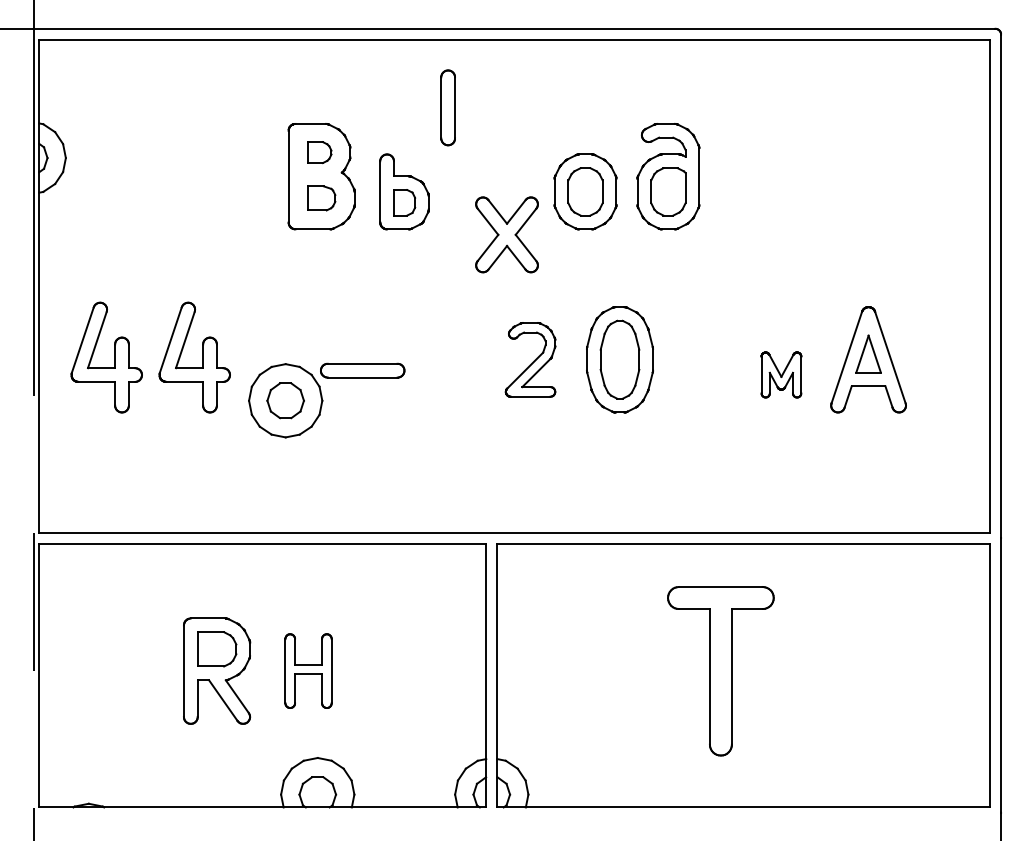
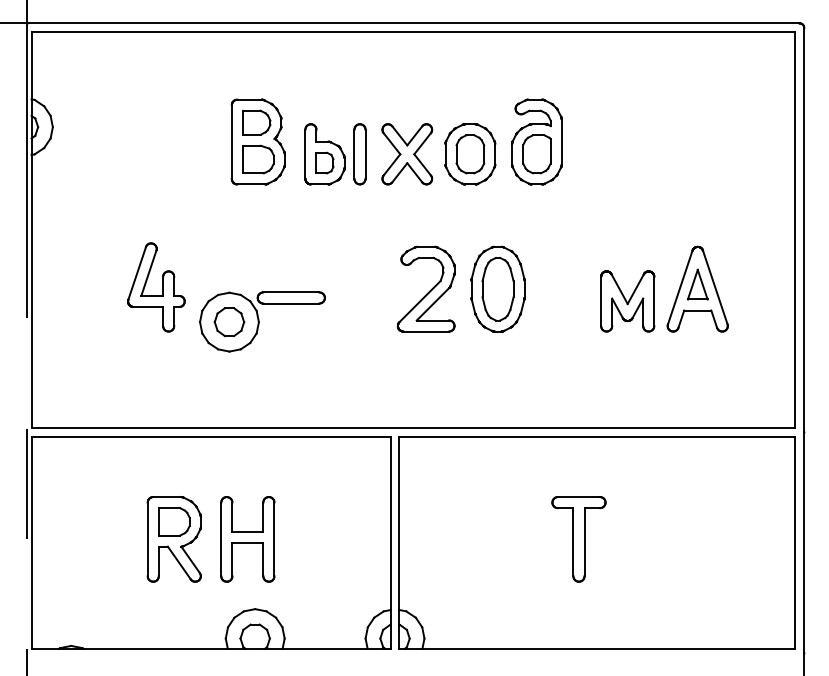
part: (447, 107) -> (359, 154), moved
part: (319, 152) -> (256, 122), size x1.43
part: (321, 198) -> (258, 159), size x1.43
part: (506, 234) -> (406, 154), moved
part: (114, 357) -> (91, 287), removed
part: (530, 359) -> (426, 288), size x1.43
part: (781, 374) -> (627, 301), size x1.67
part: (308, 670) -> (247, 538), size x1.43
part: (720, 670) -> (578, 538), size x0.62

